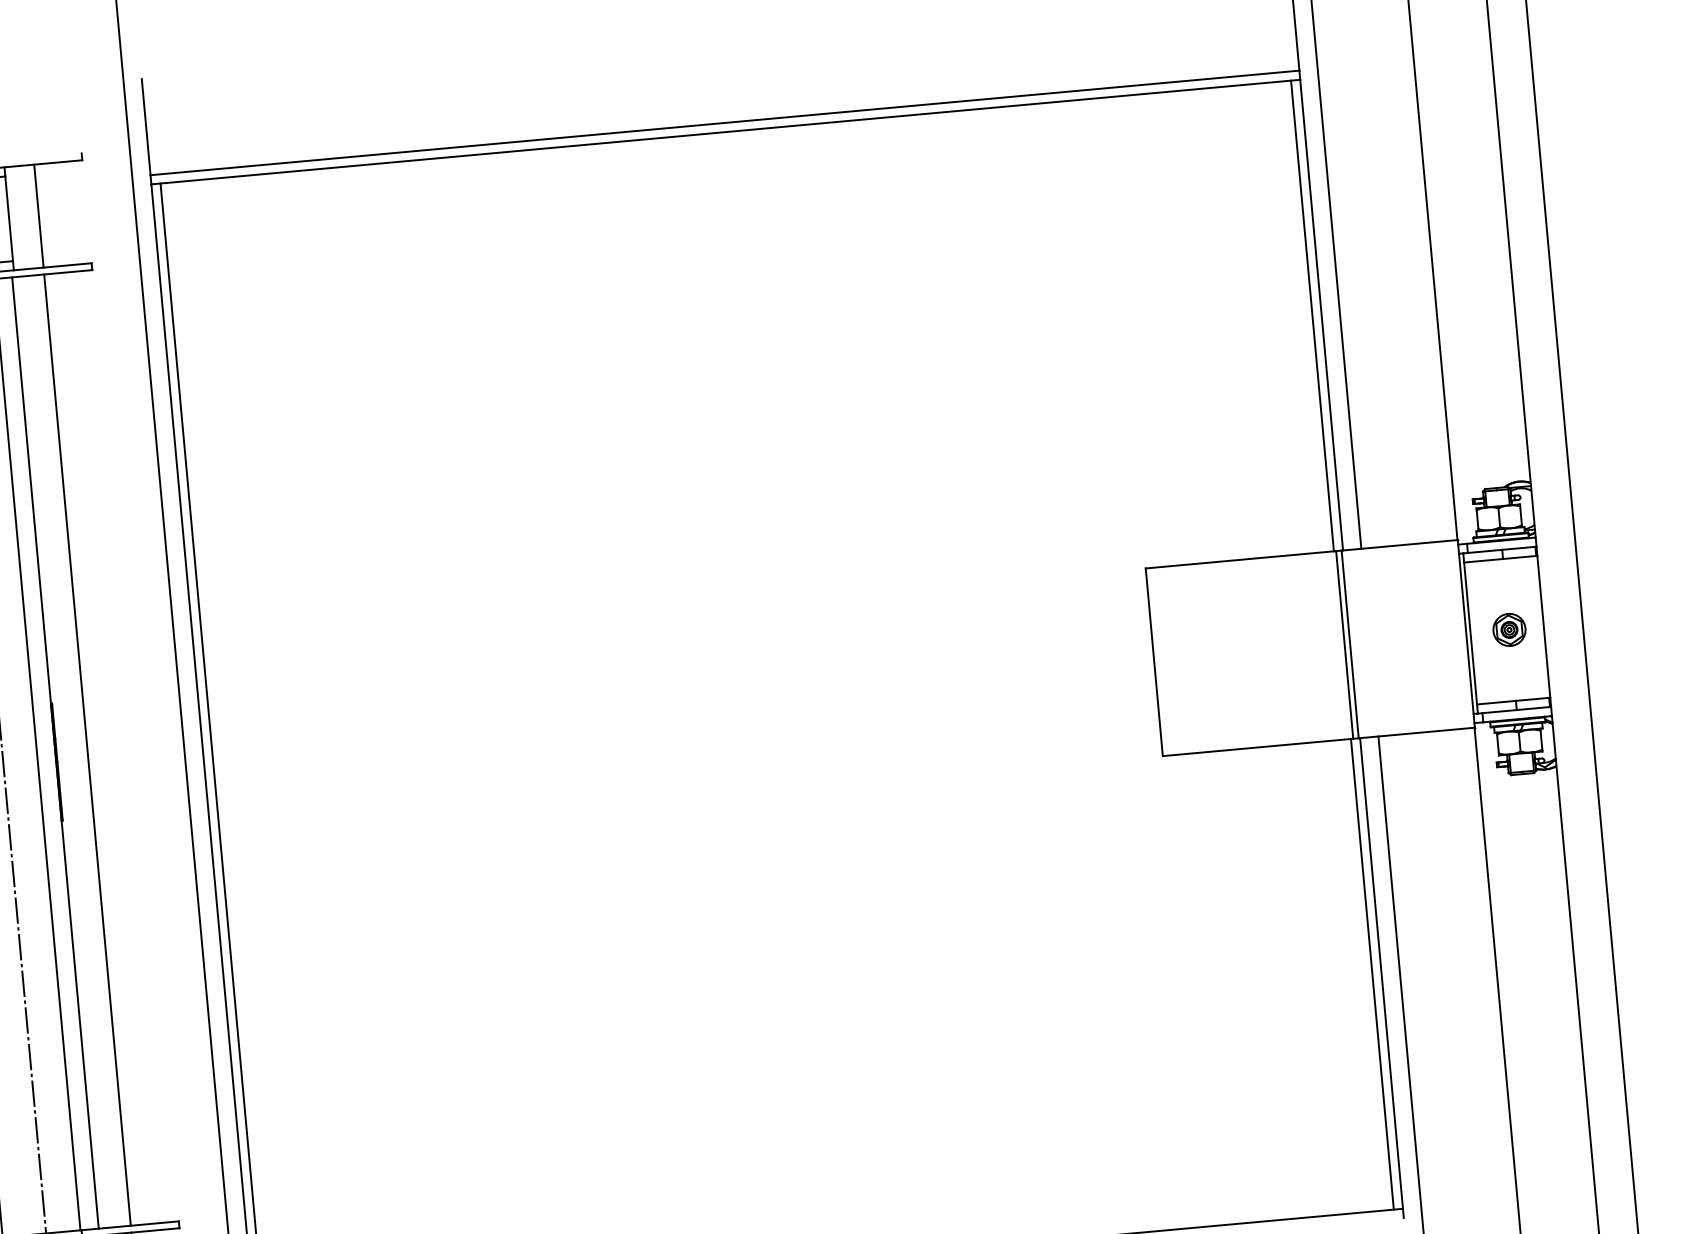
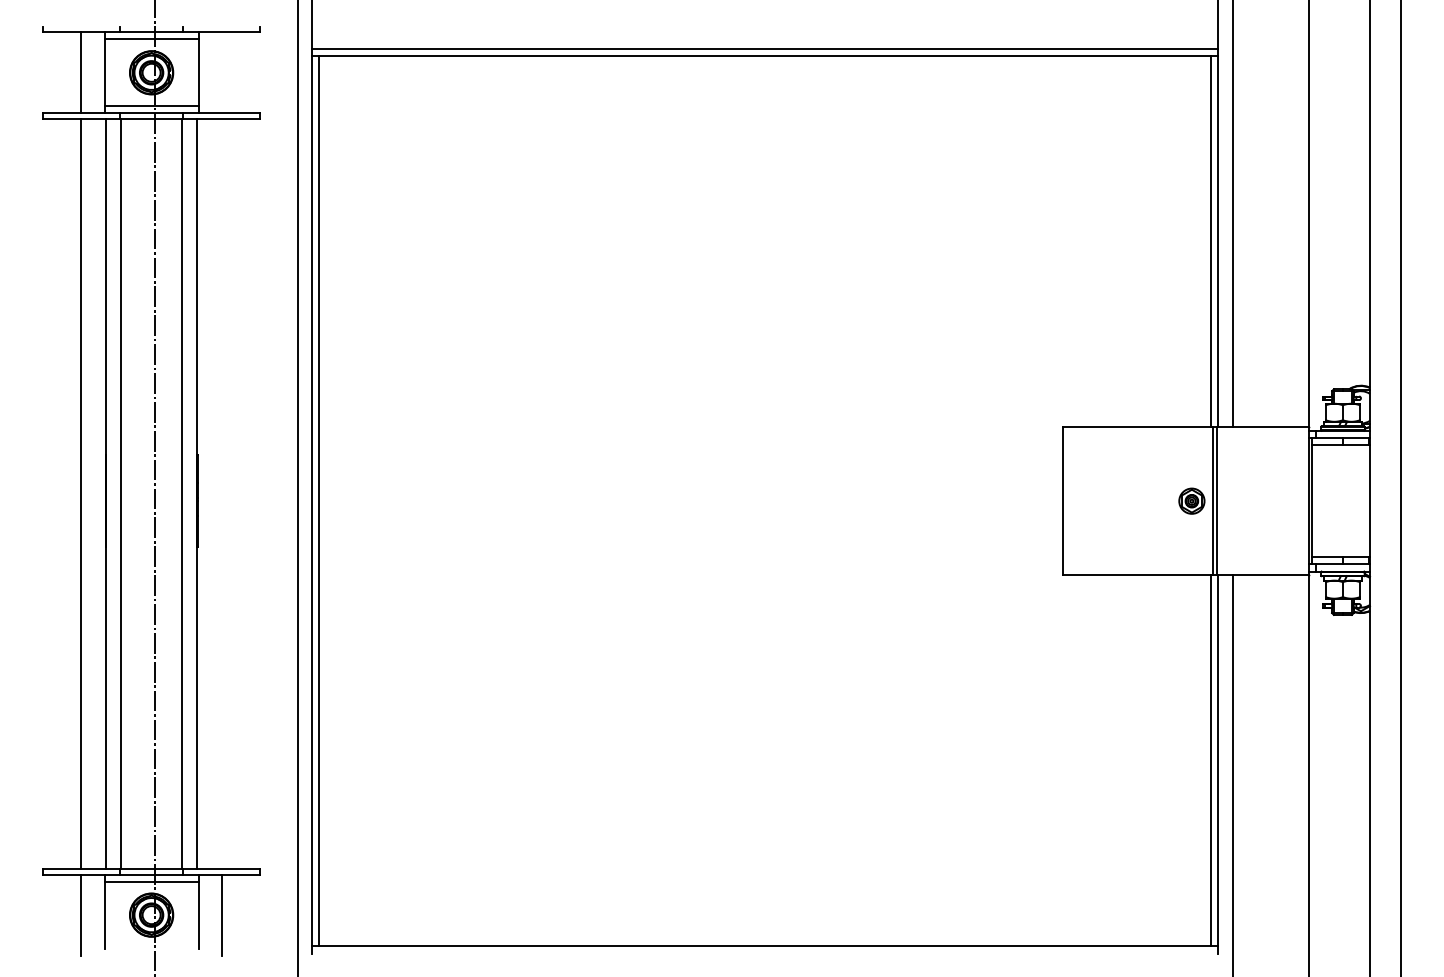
line: (39, 215) -> (222, 72), removed
part: (1508, 629) -> (1191, 500), moved
line: (88, 749) -> (222, 493), removed

